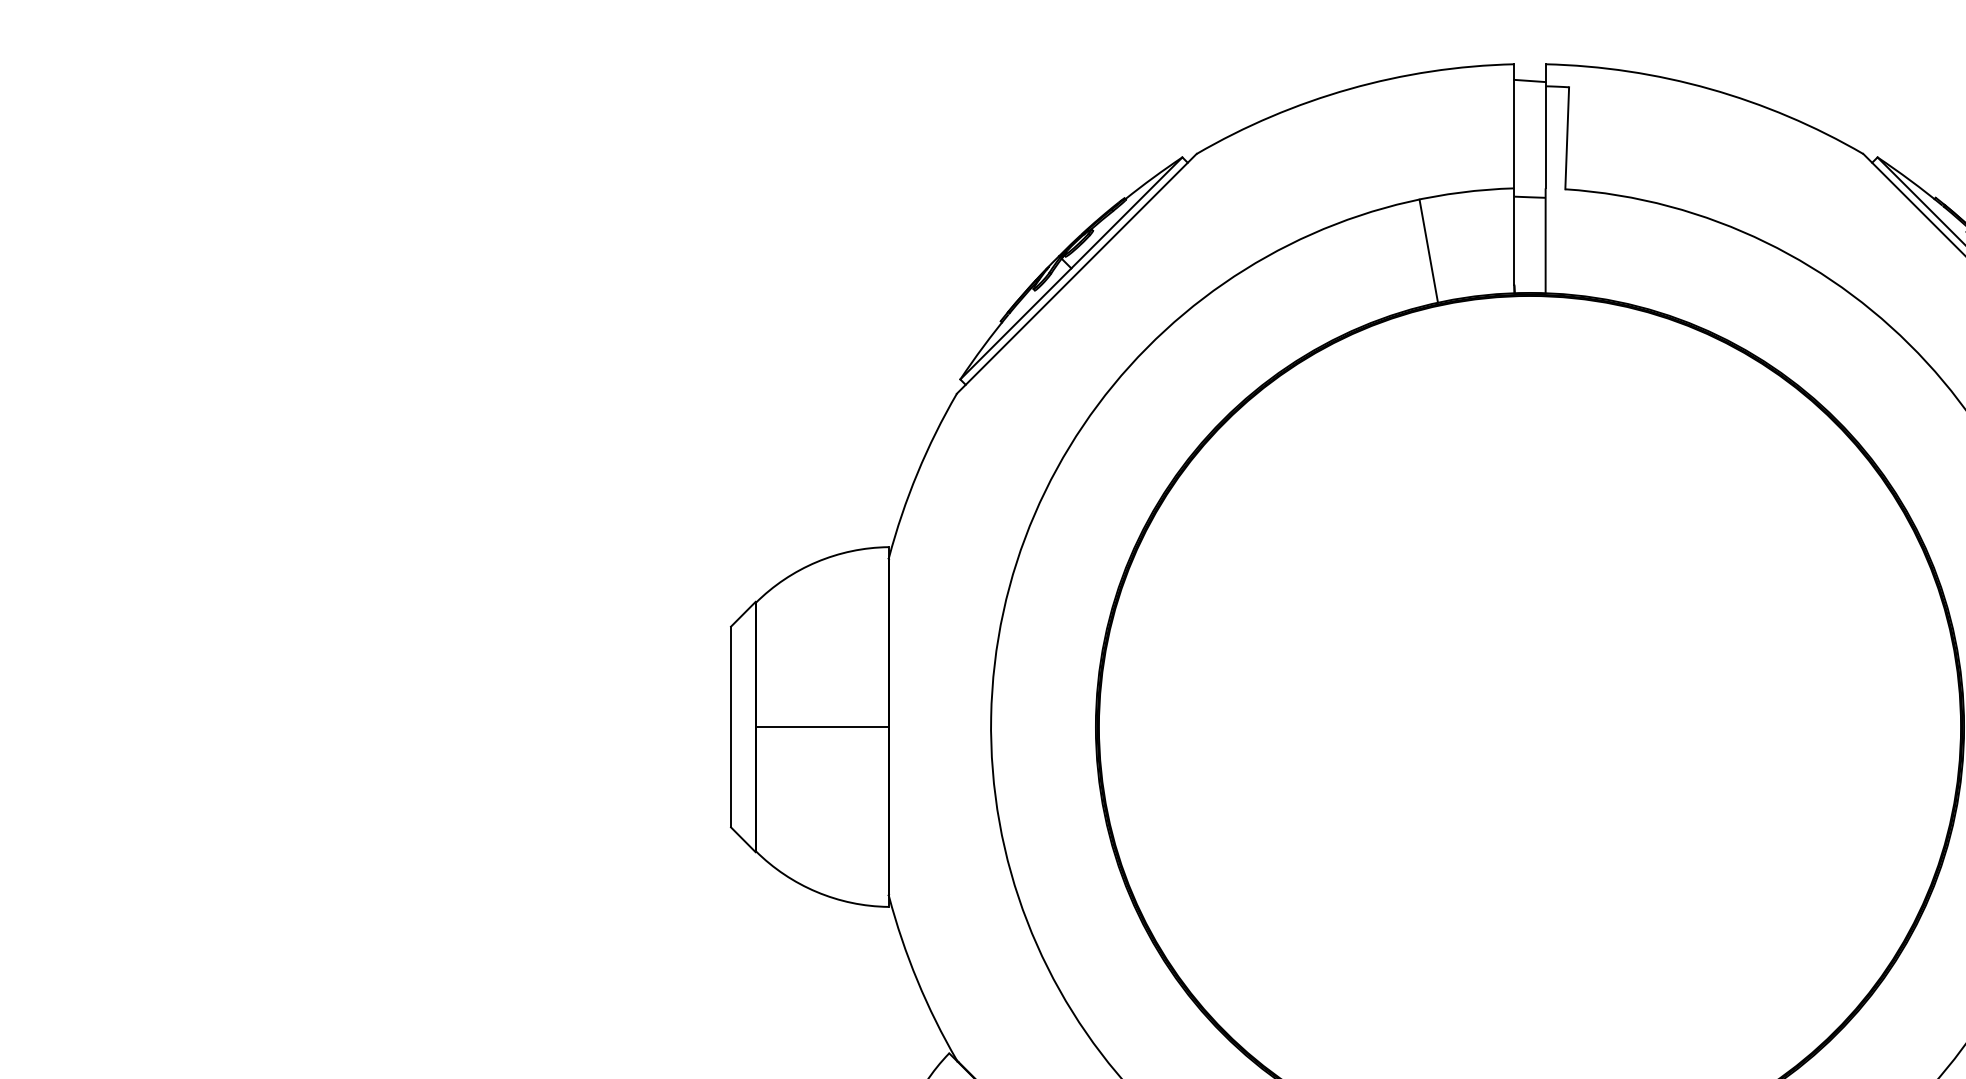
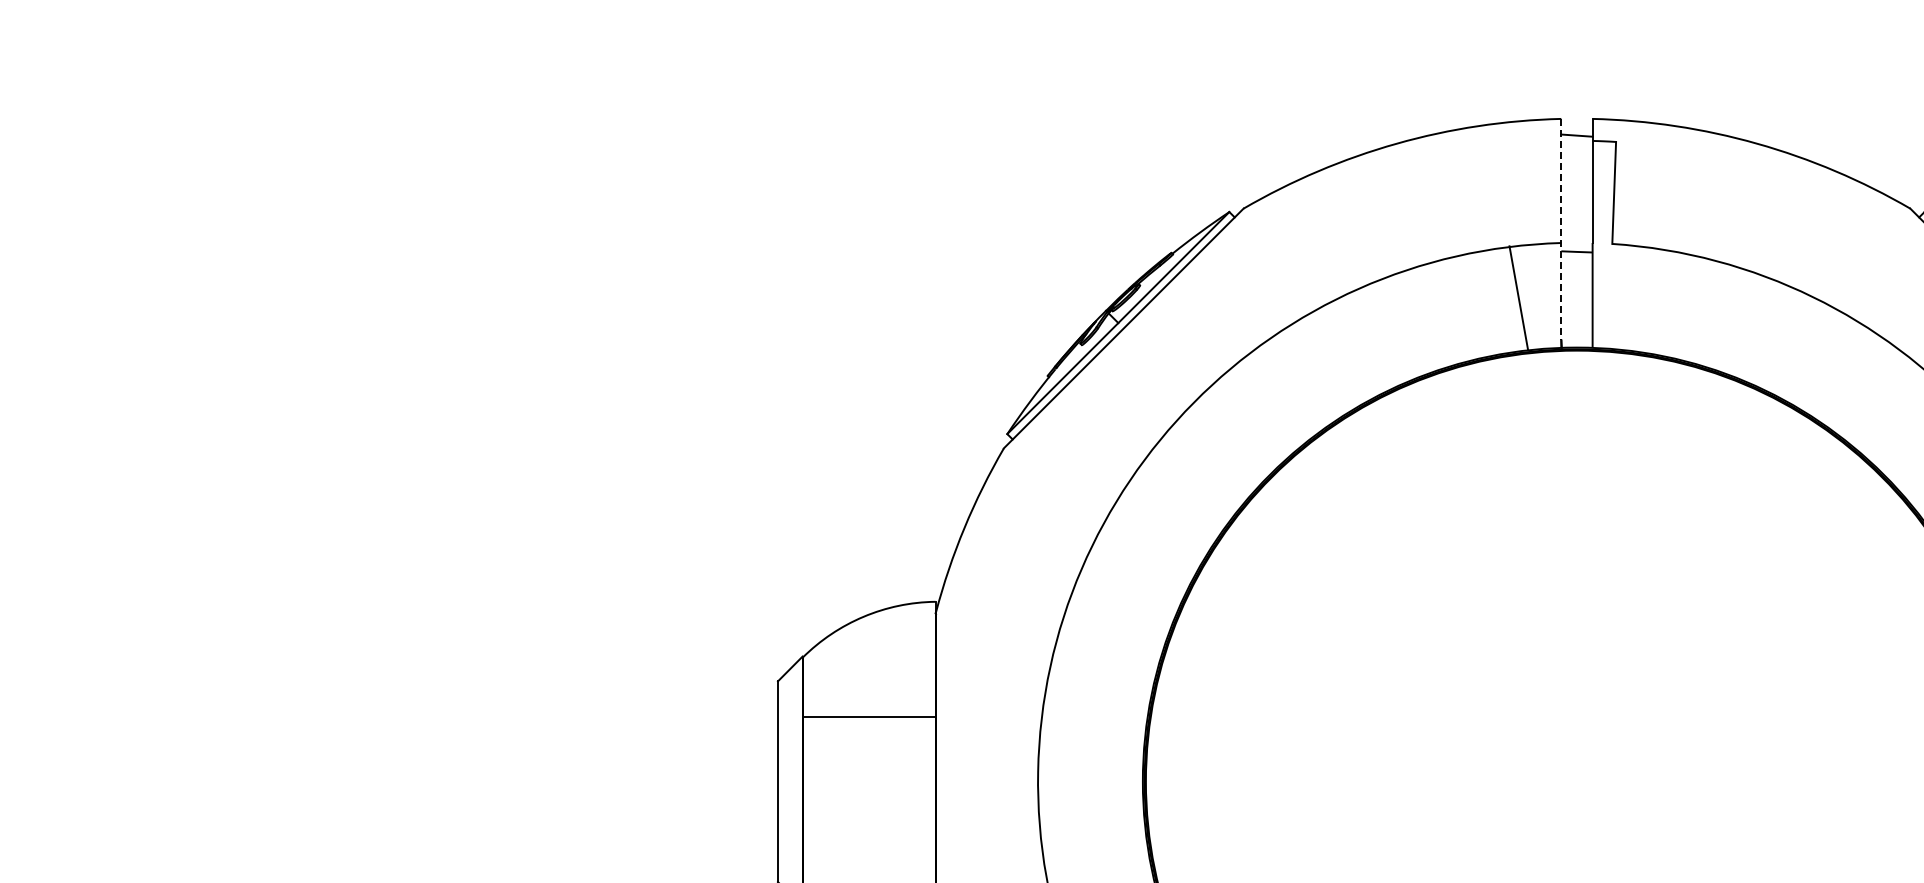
line: (1514, 174) -> (1561, 229), solid -> dashed
line: (1428, 250) -> (1518, 297), moved
line: (821, 727) -> (868, 717), moved

